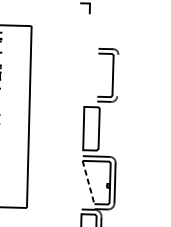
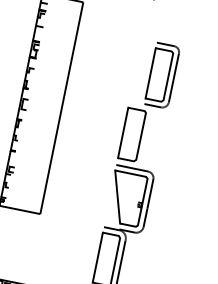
line: (97, 75) -> (150, 73), added
line: (117, 75) -> (173, 77), added
line: (88, 182) -> (117, 197), dashed -> solid

